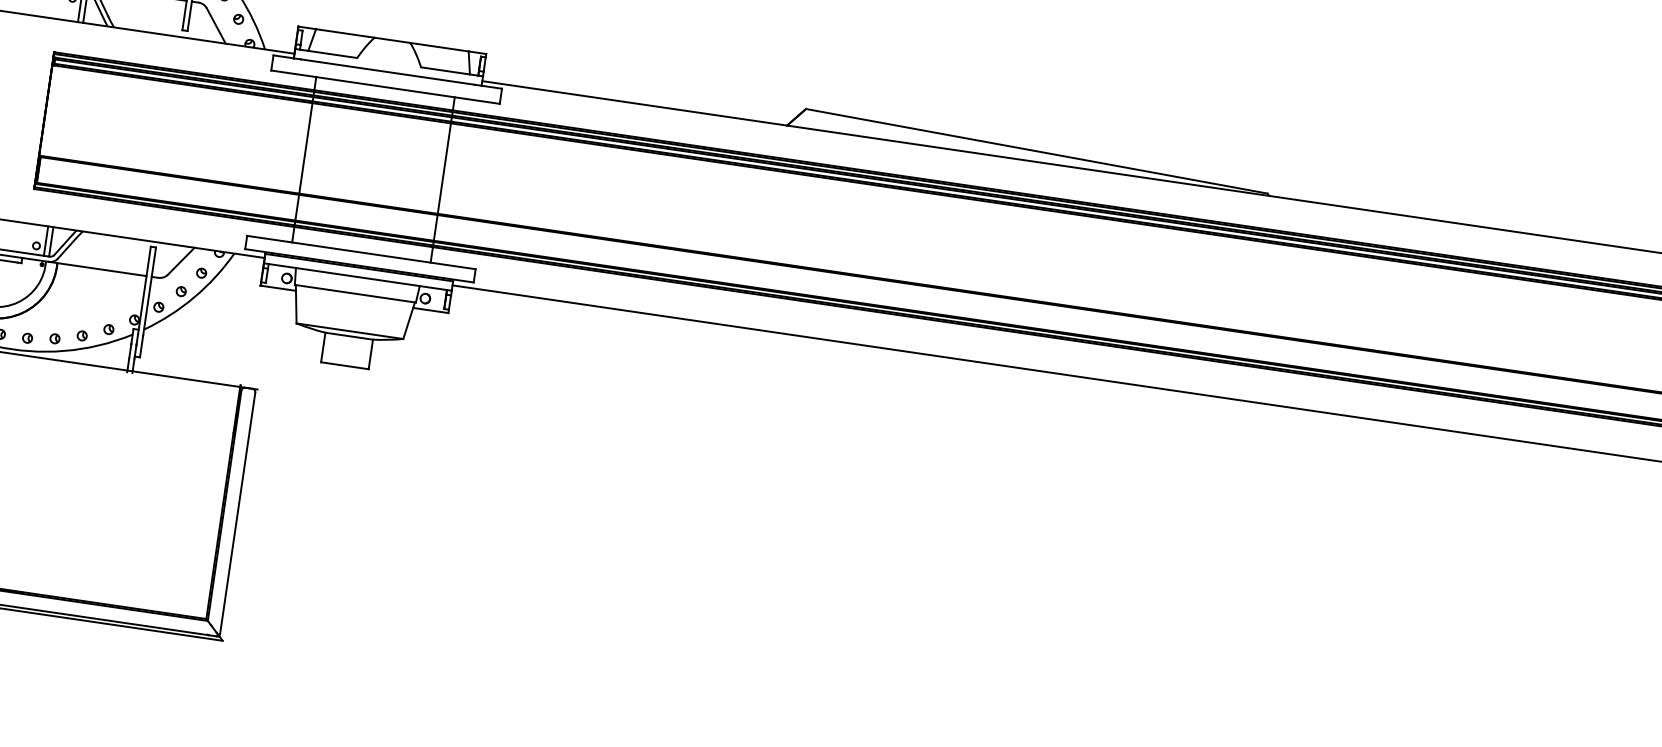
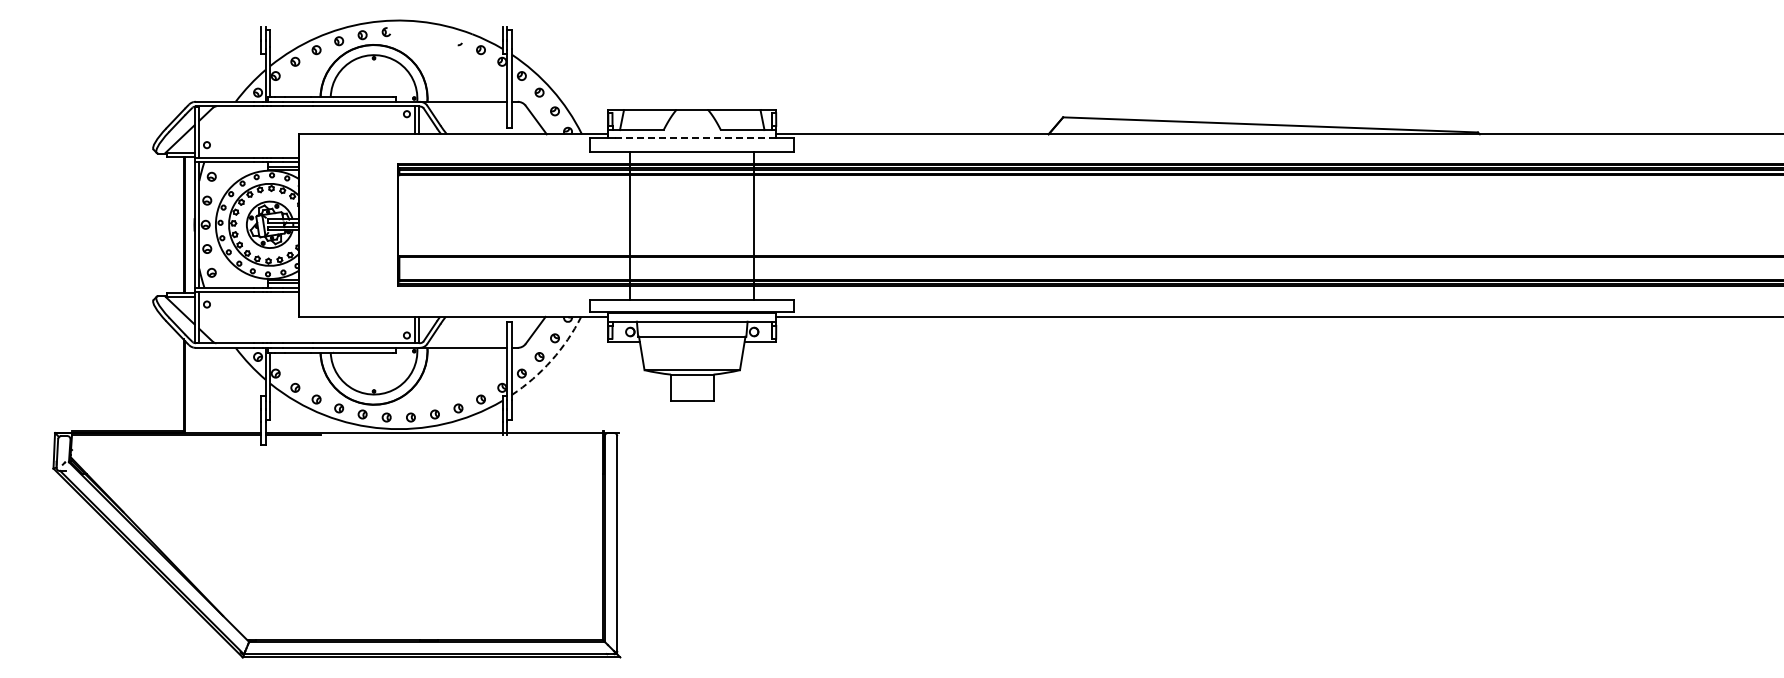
line: (388, 72) -> (692, 138), solid -> dashed
arc: (194, 297) -> (551, 360), solid -> dashed

